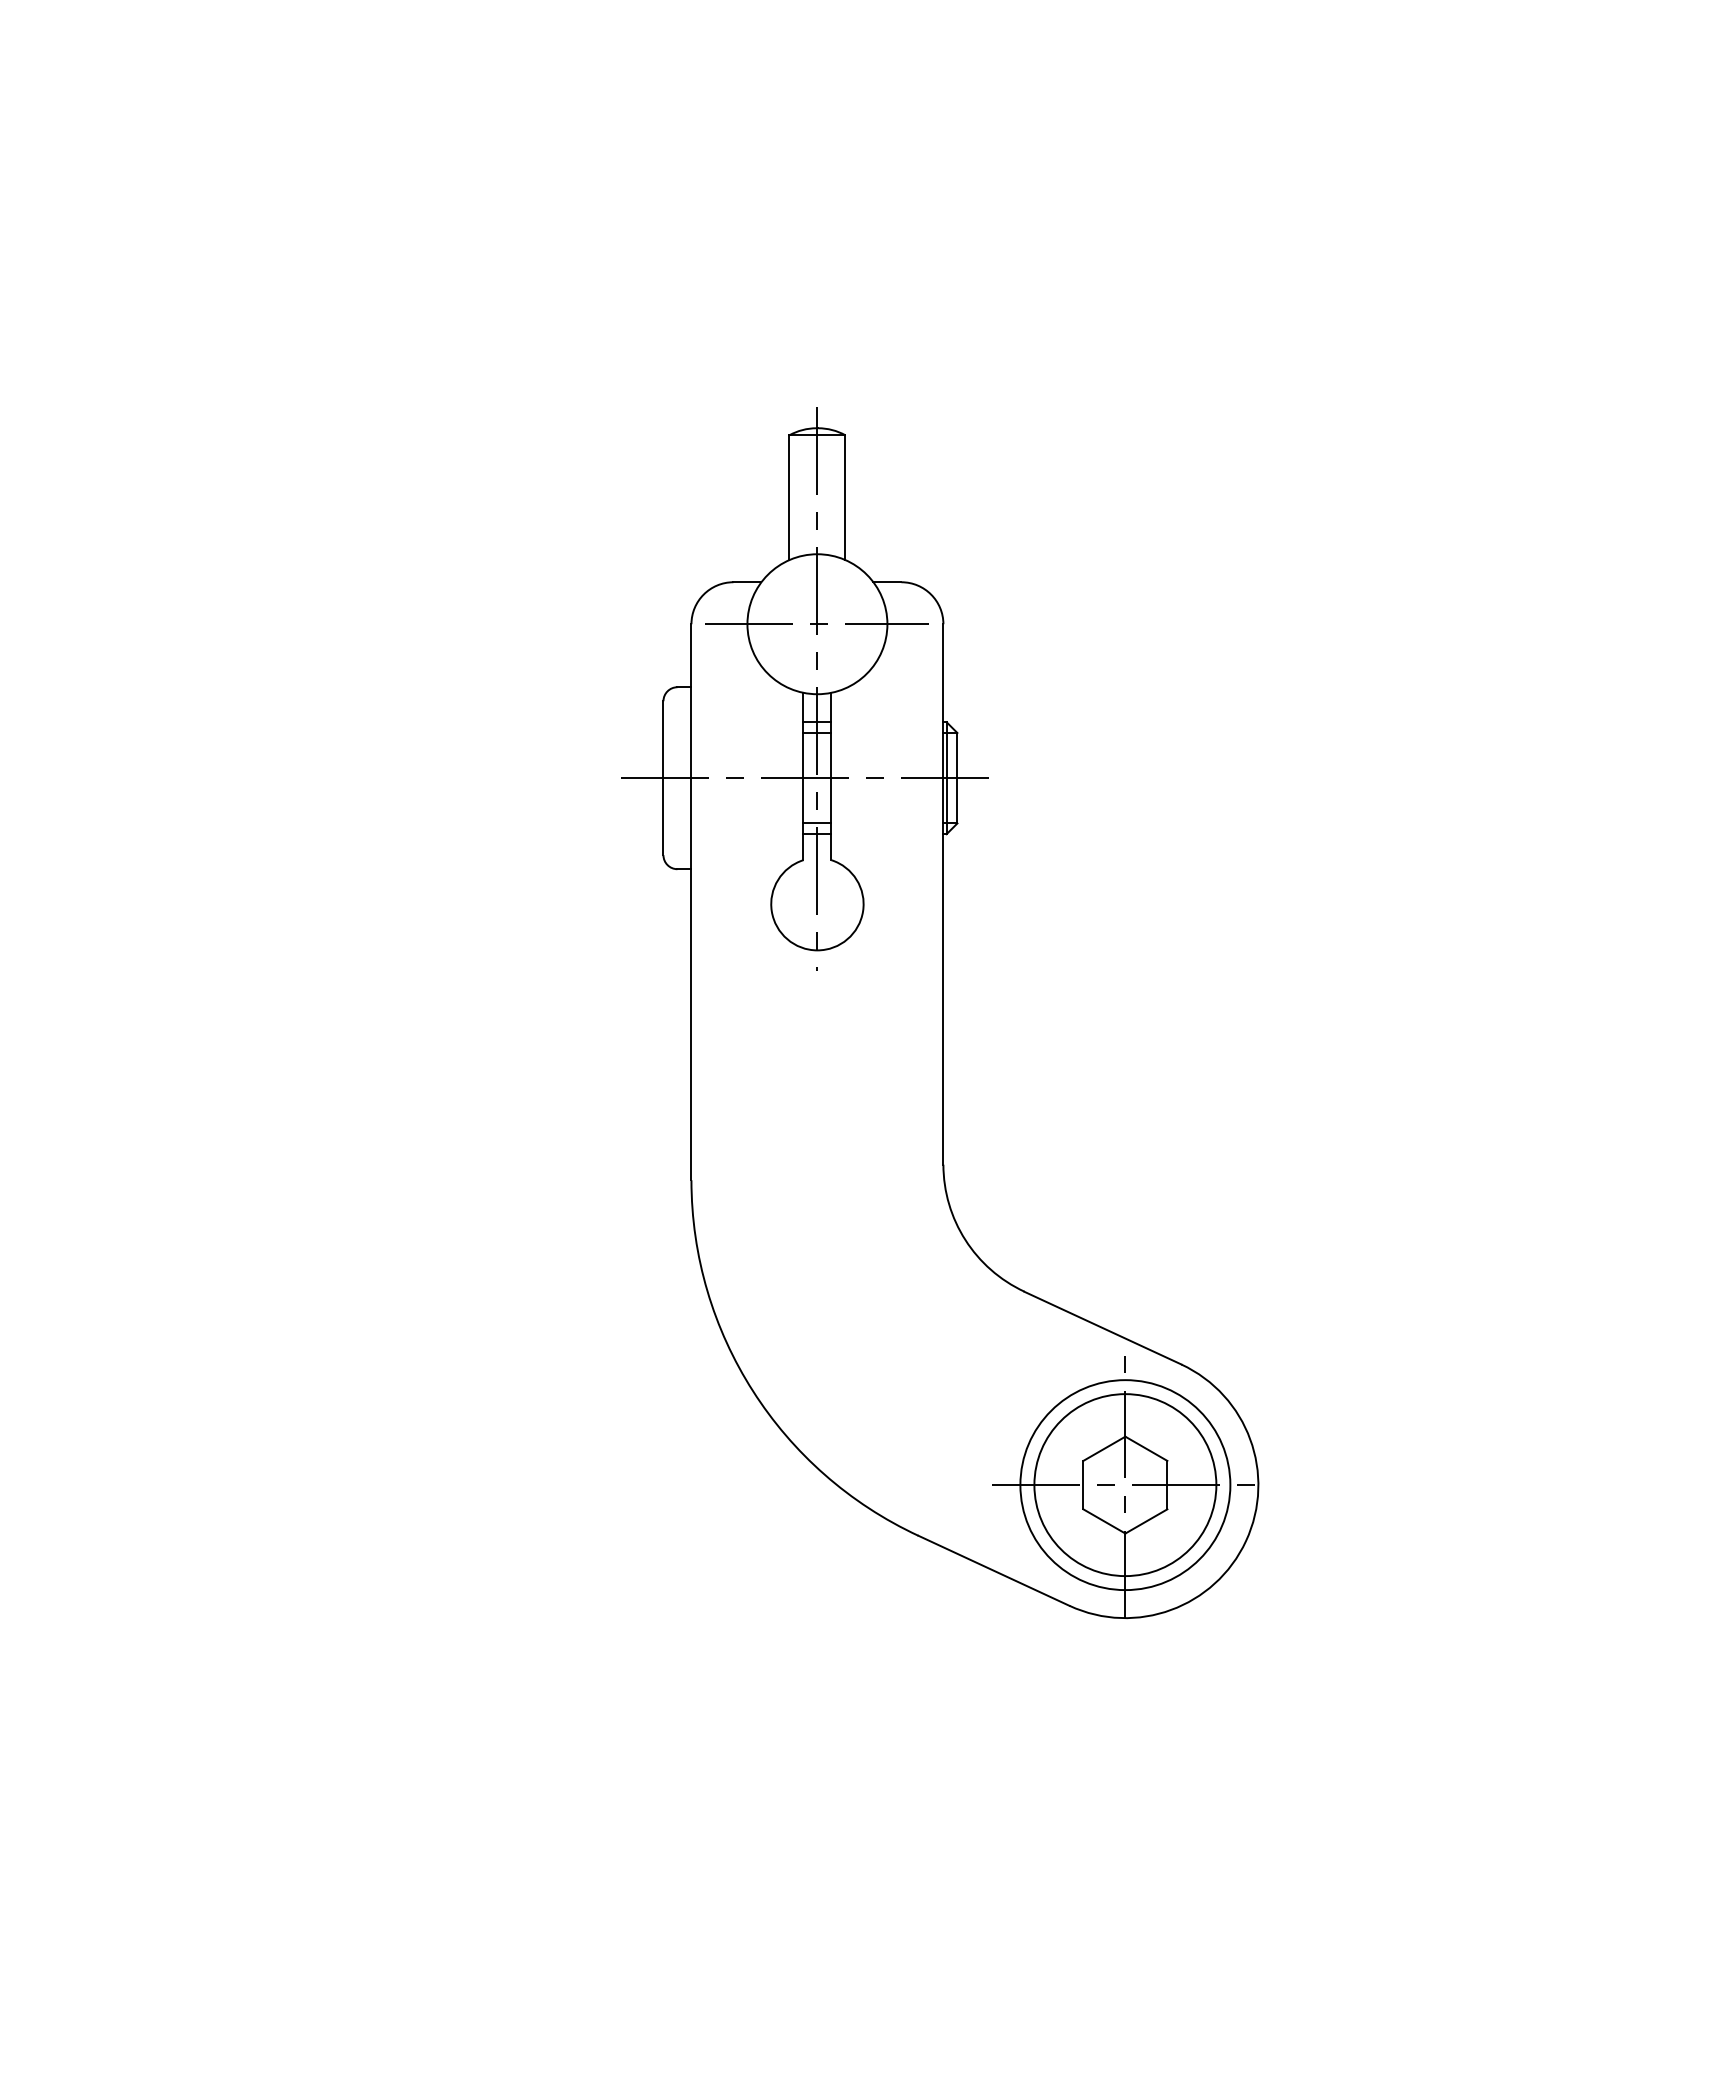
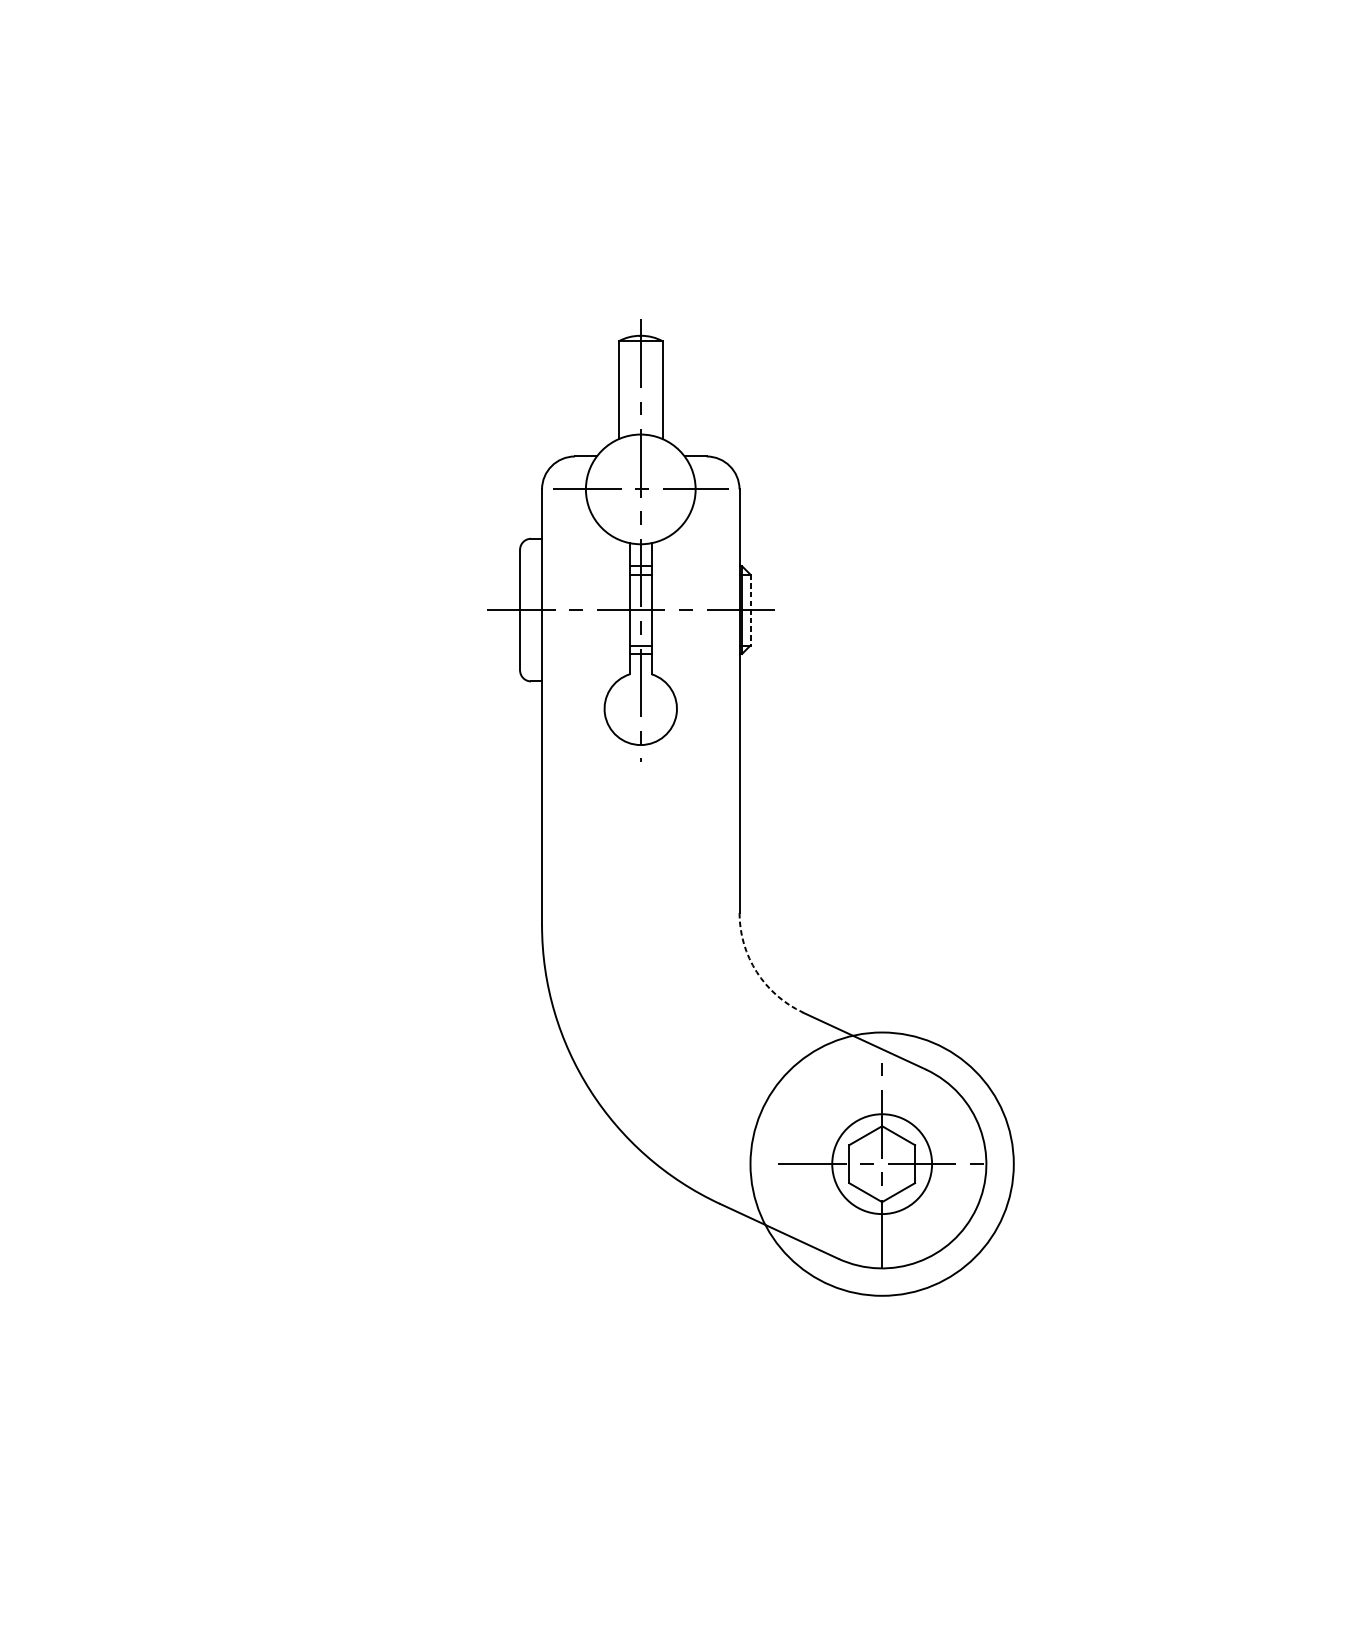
line: (957, 778) -> (750, 610), solid -> dashed
arc: (965, 1240) -> (756, 972), solid -> dashed
circle: (1125, 1485) -> (882, 1164), size x0.7
circle: (1125, 1485) -> (882, 1164), size x1.6

